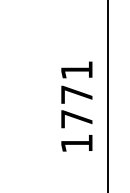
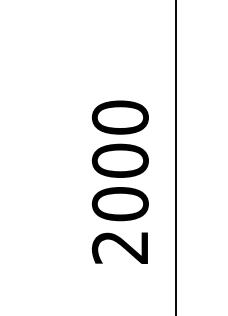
text: (76, 106) -> (119, 181), 1771 -> 2000

